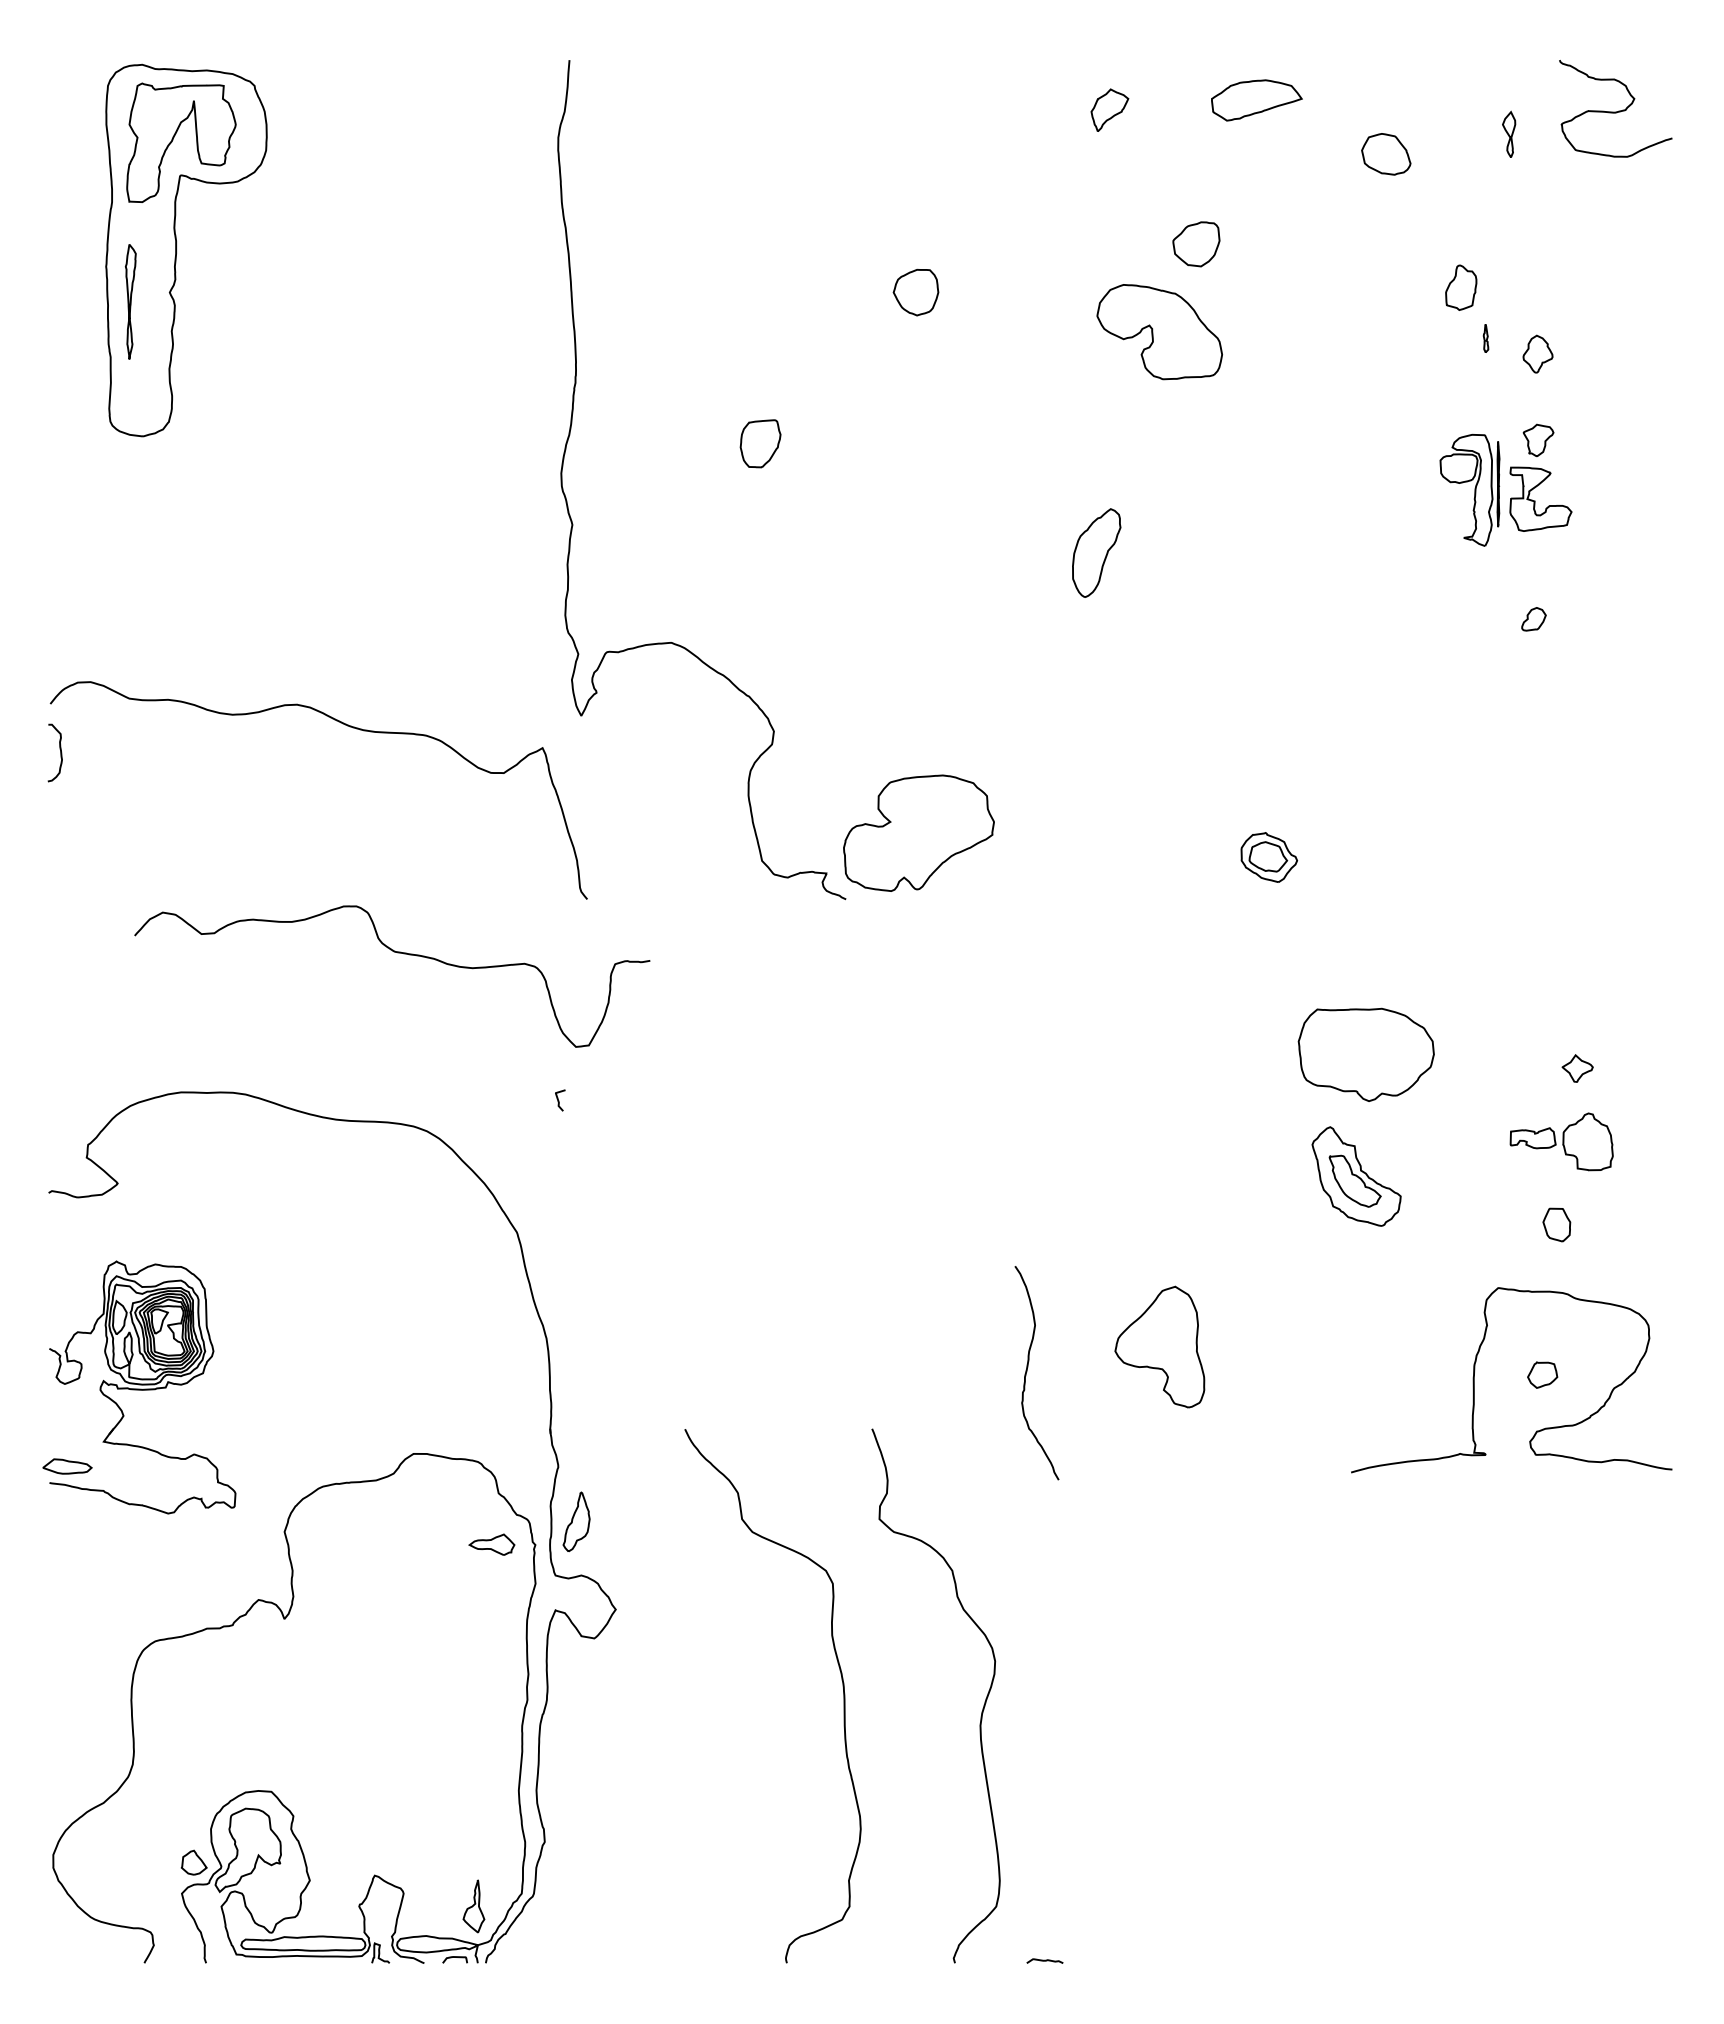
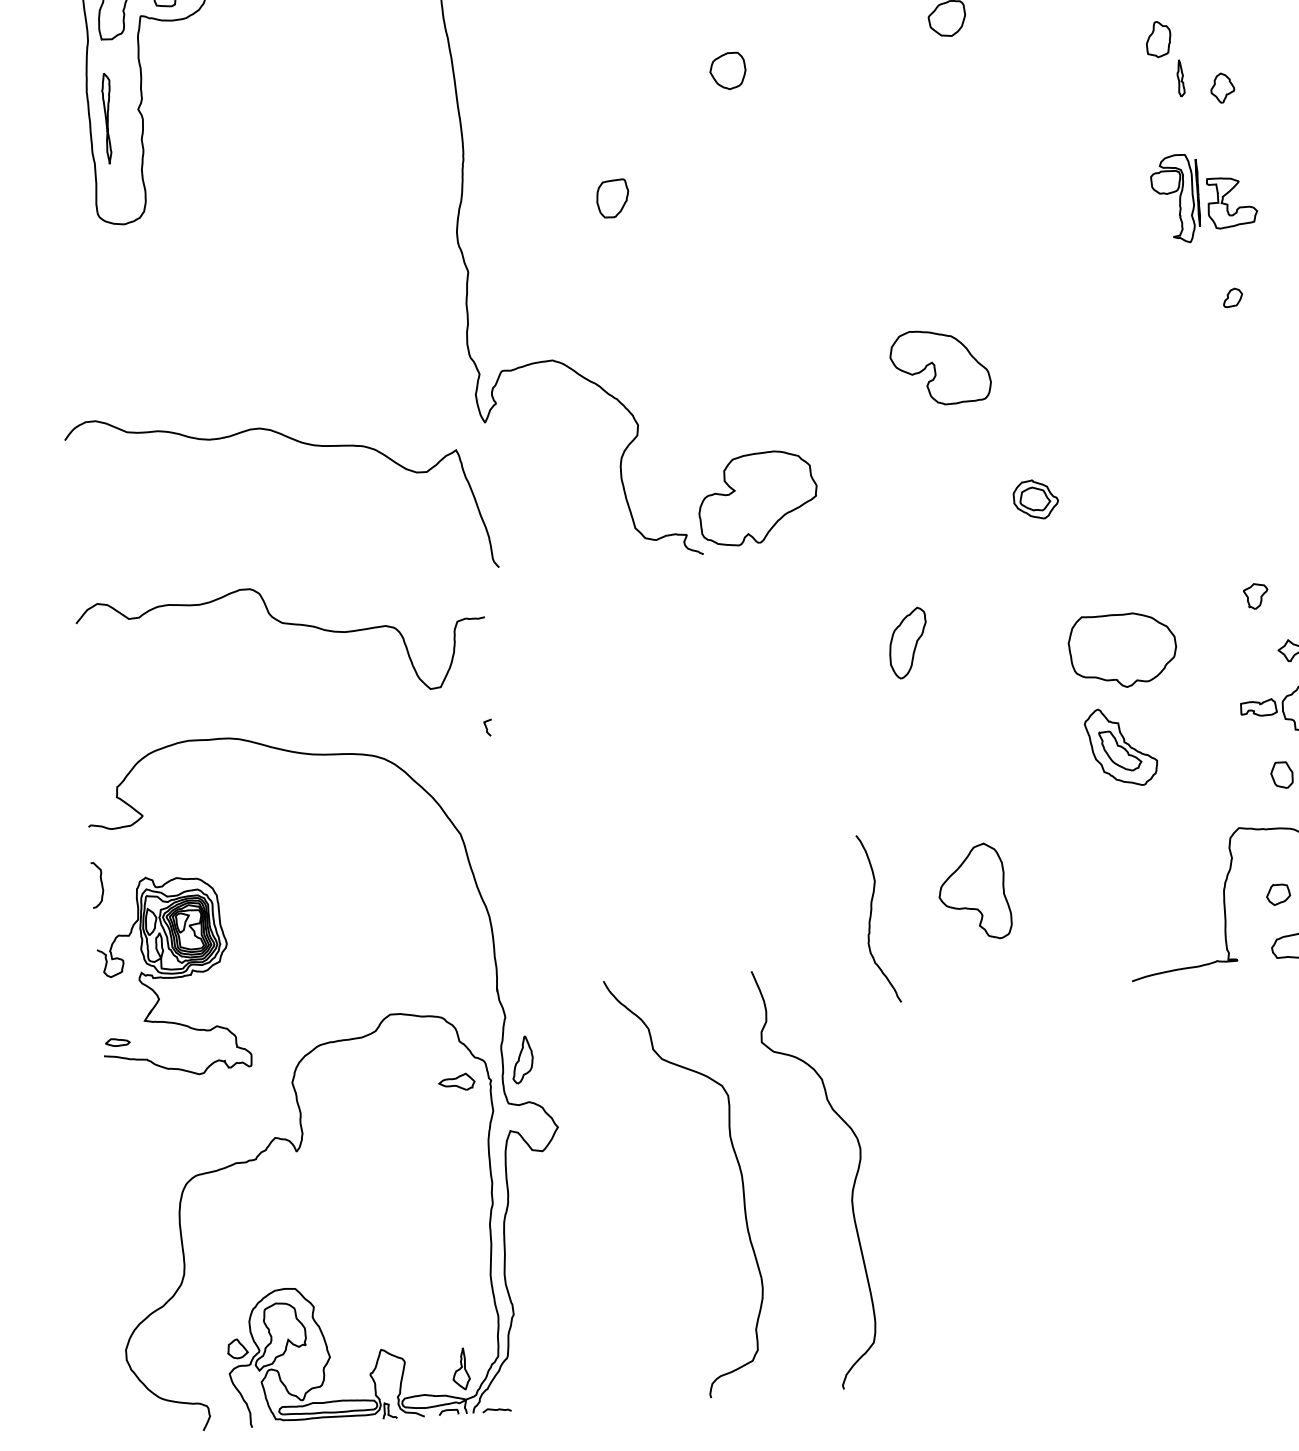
part: (1159, 332) -> (940, 367), moved
part: (1485, 338) -> (1180, 78), size x1.67
part: (1538, 440) -> (1255, 596), moved
part: (1096, 552) -> (908, 642), moved
curve: (59, 749) -> (100, 882), moved
curve: (397, 953) -> (284, 624), moved
part: (68, 1466) -> (118, 1042), size x0.62
curve: (1044, 1960) -> (496, 1409), moved

